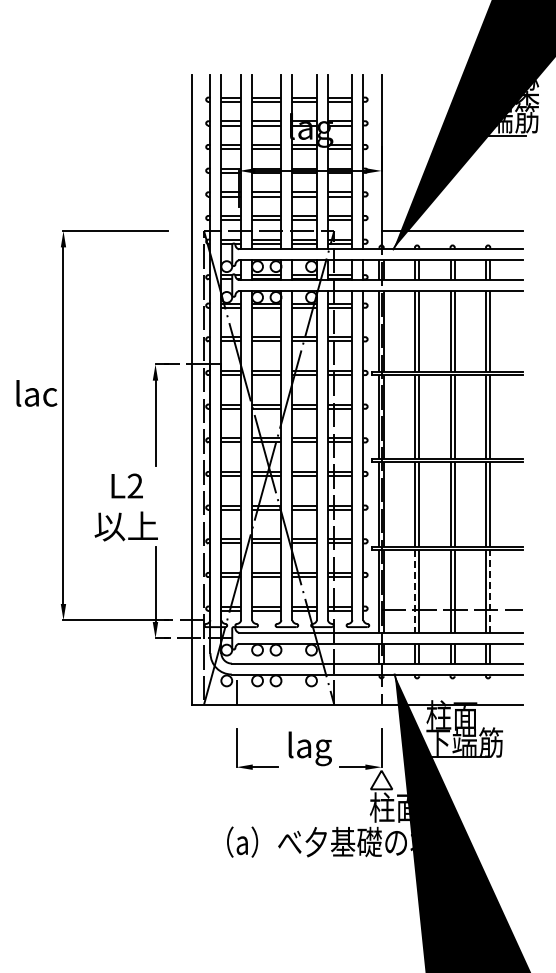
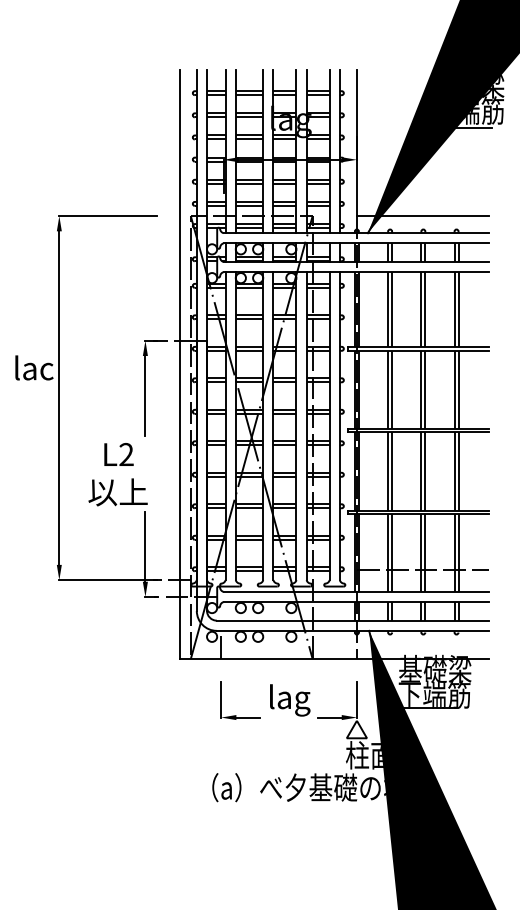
line: (490, 590) -> (458, 552), dashed -> solid
line: (414, 591) -> (387, 553), dashed -> solid
text: (464, 715) -> (434, 669), 柱面 -> 基礎梁

